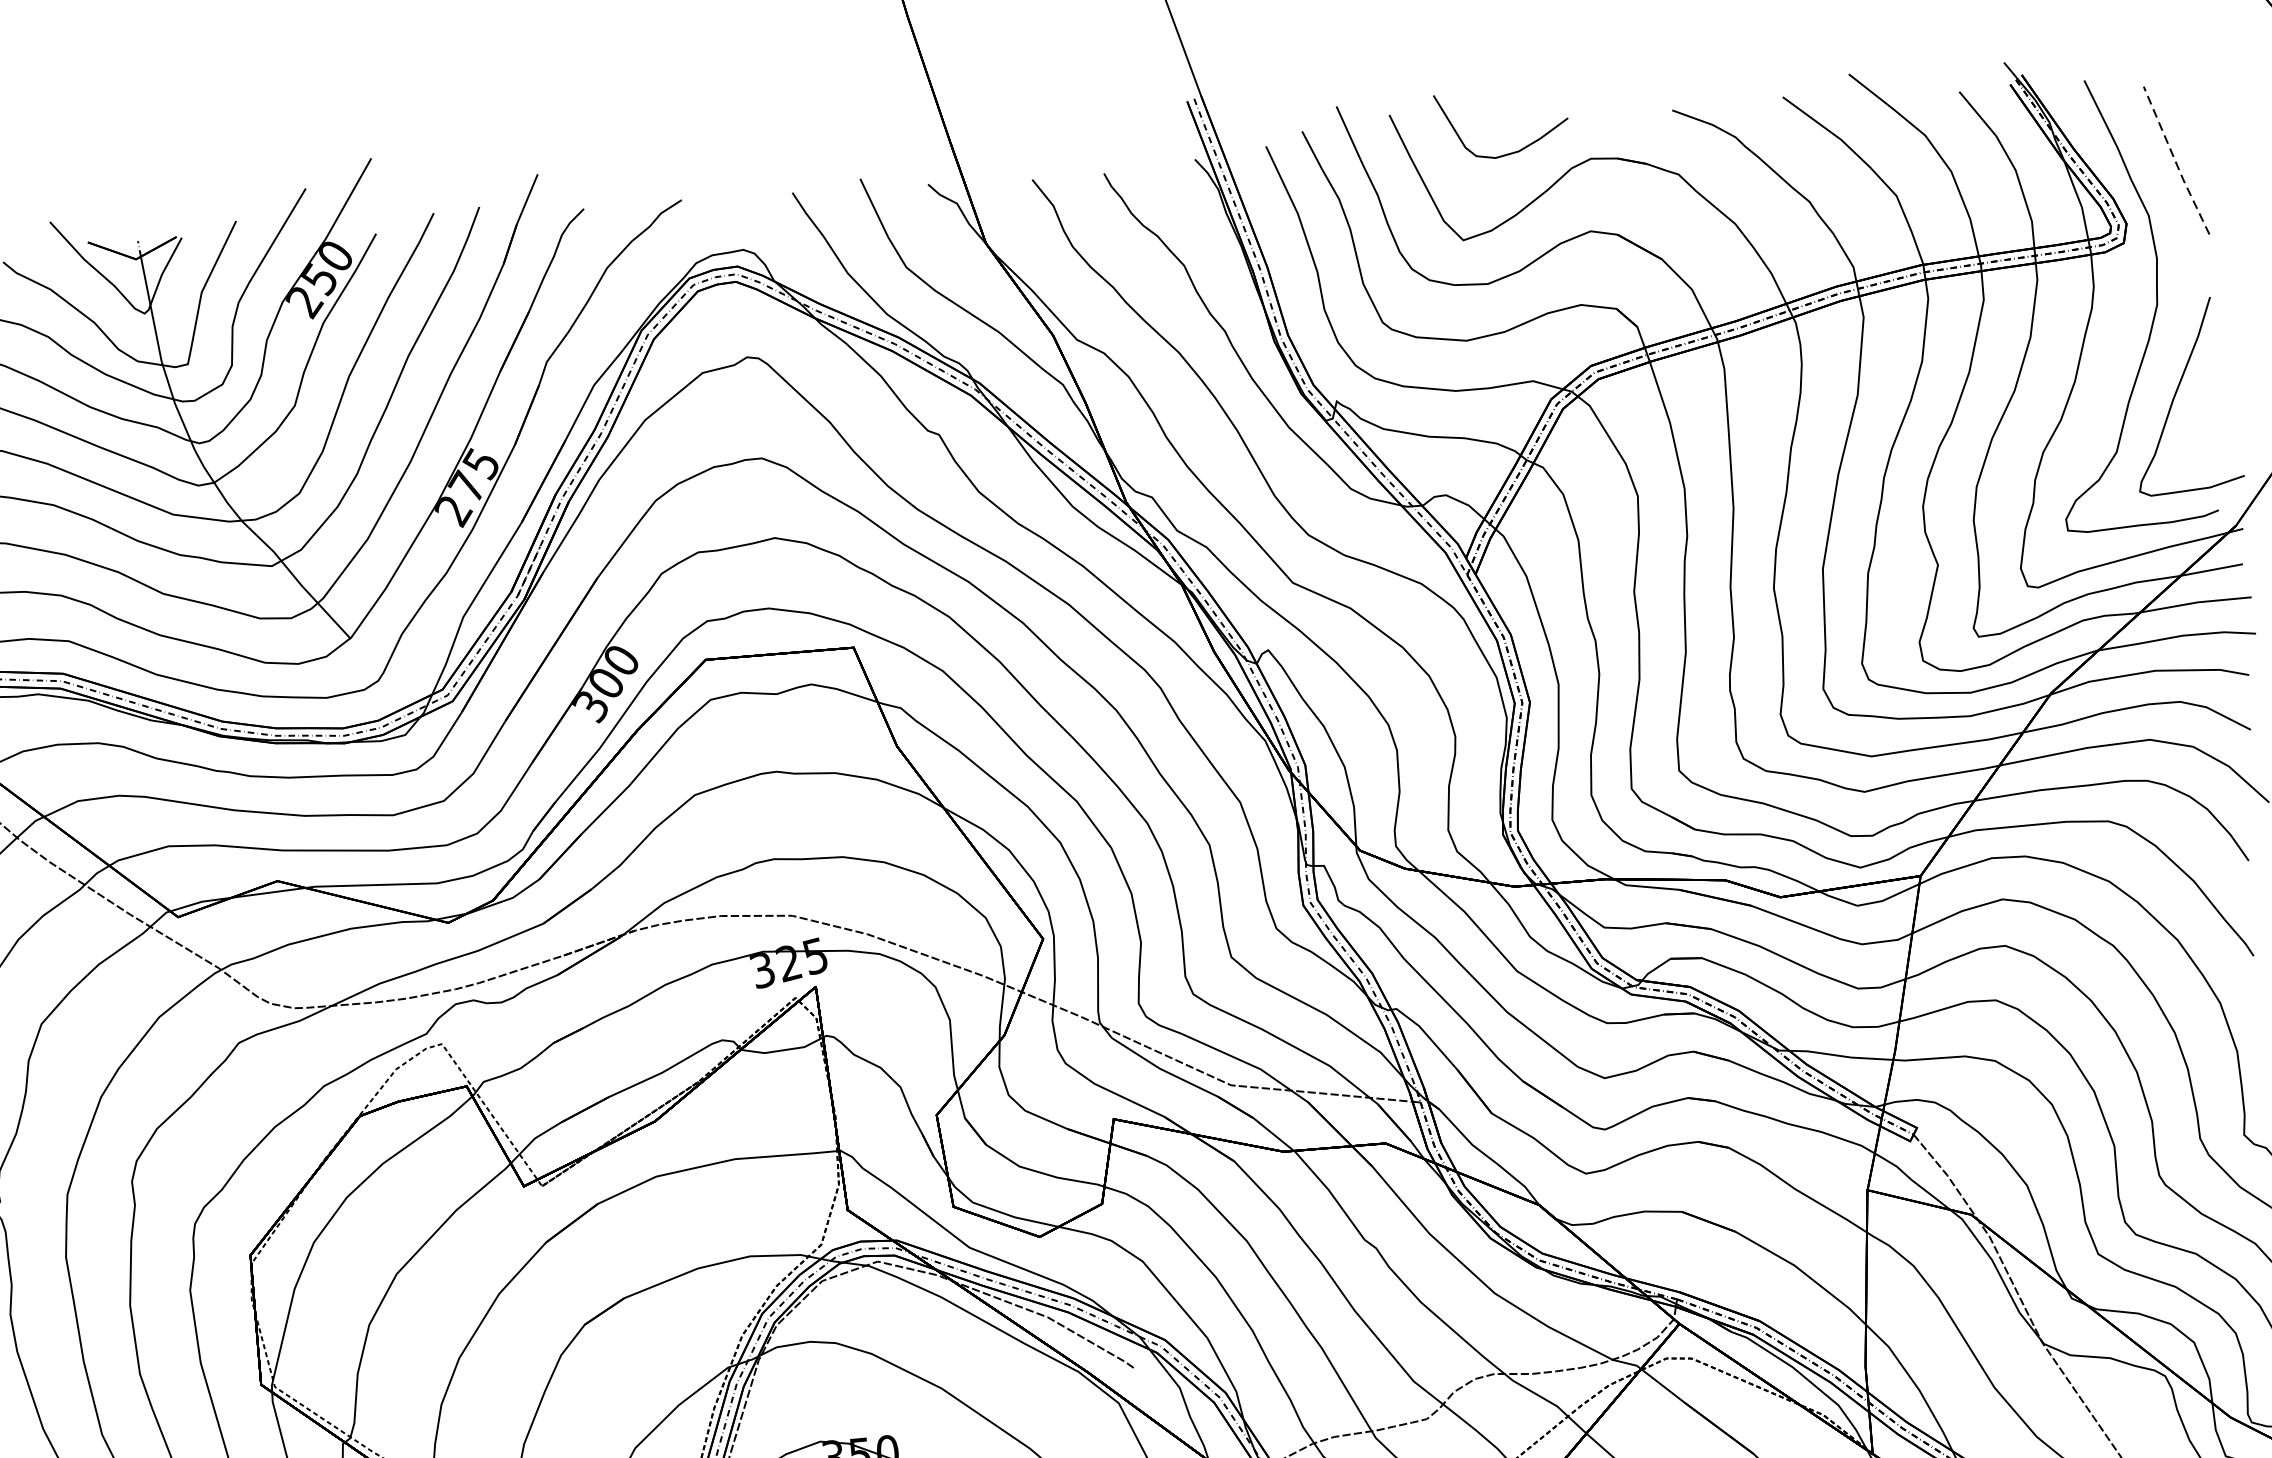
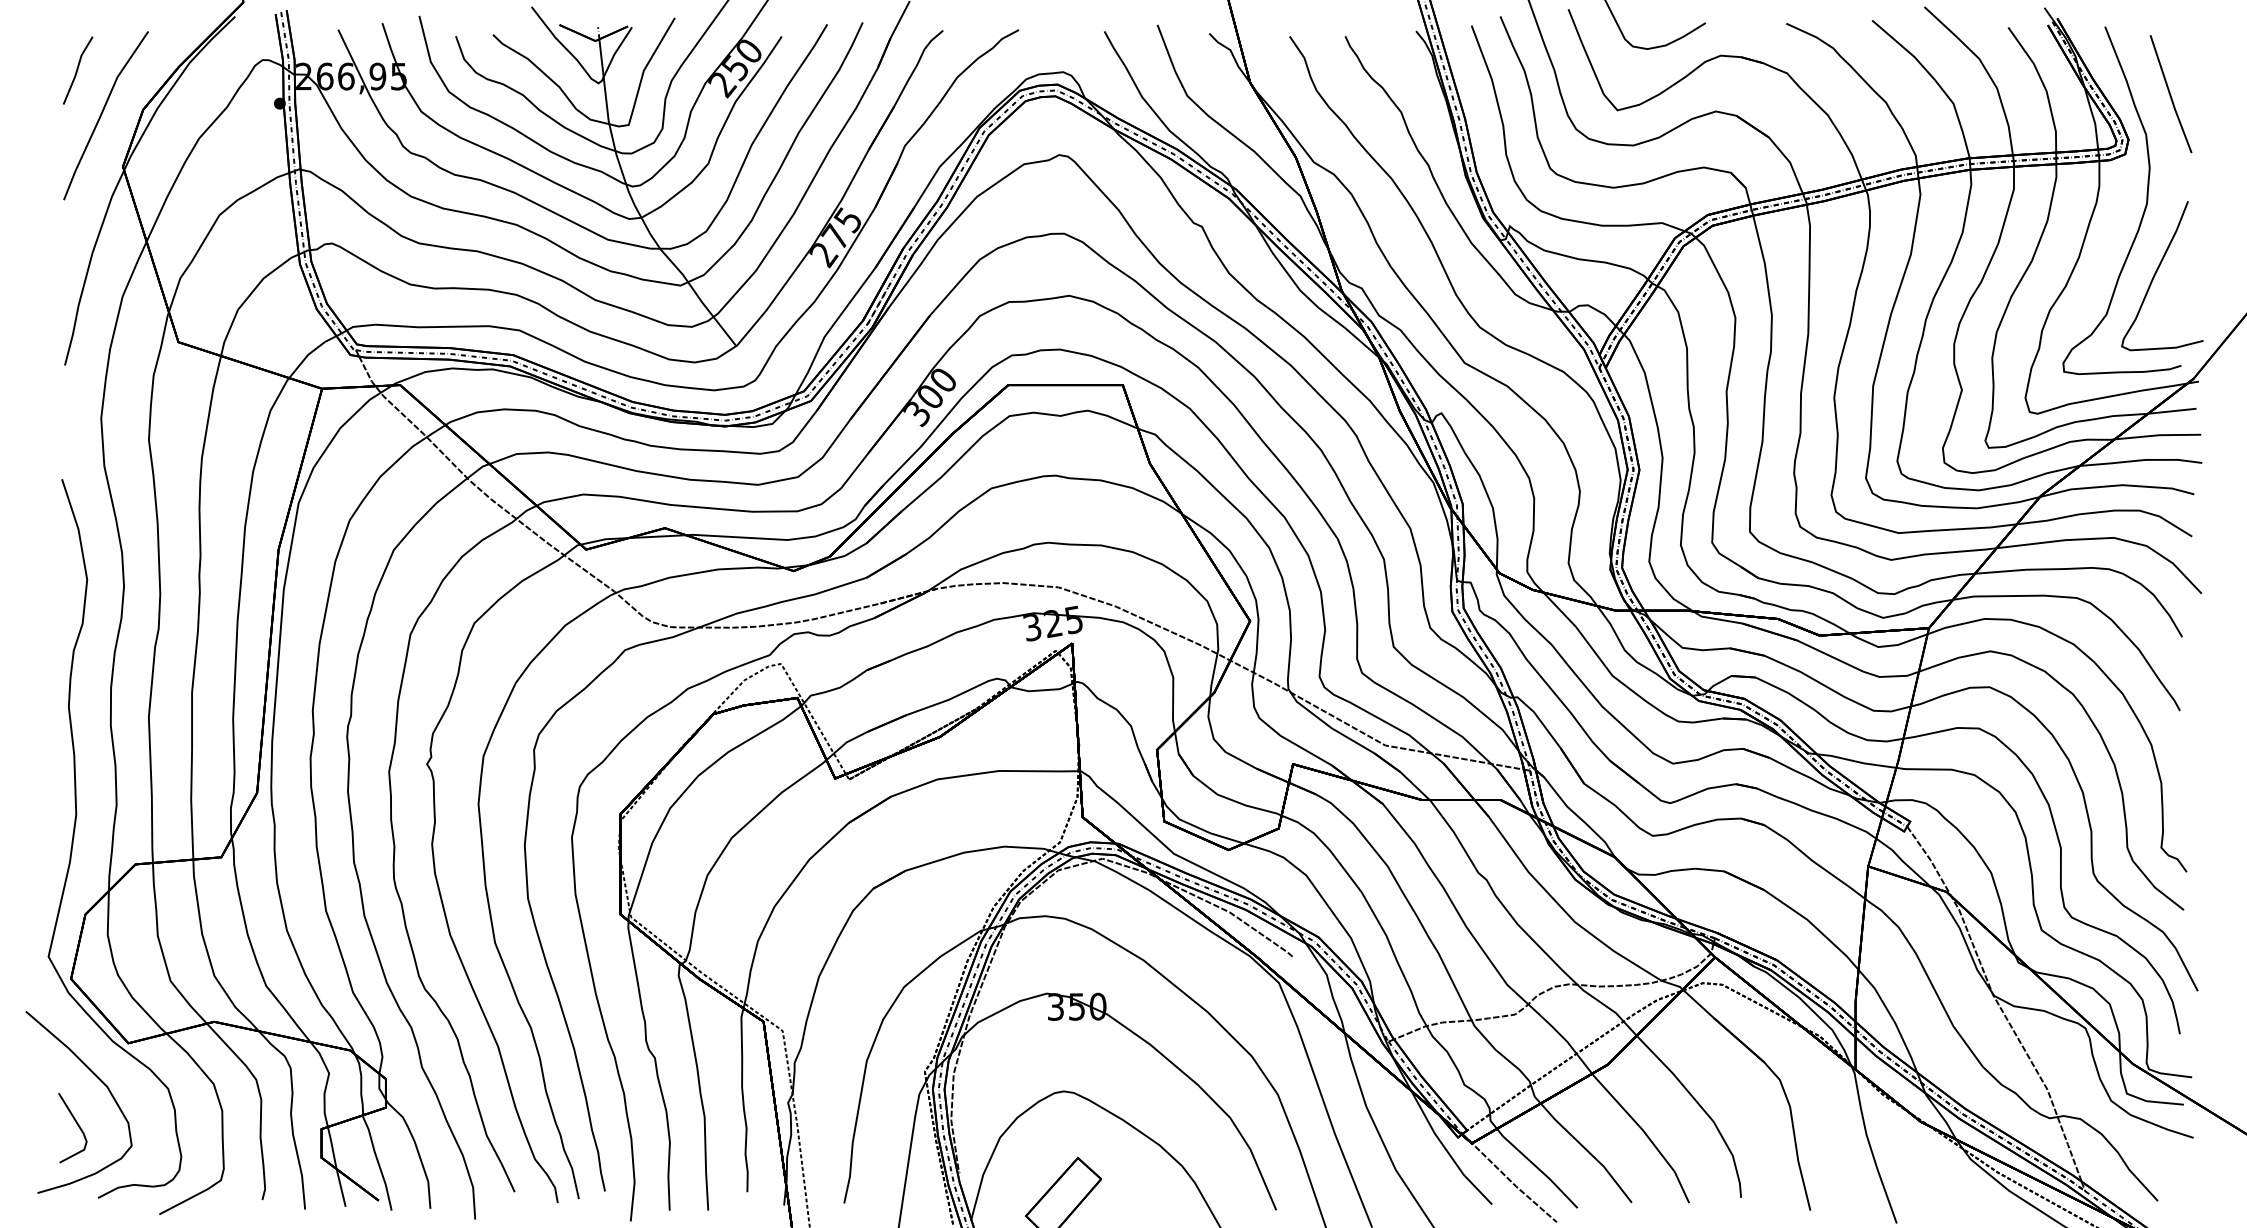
line: (2175, 161) -> (2170, 94), dashed -> solid

